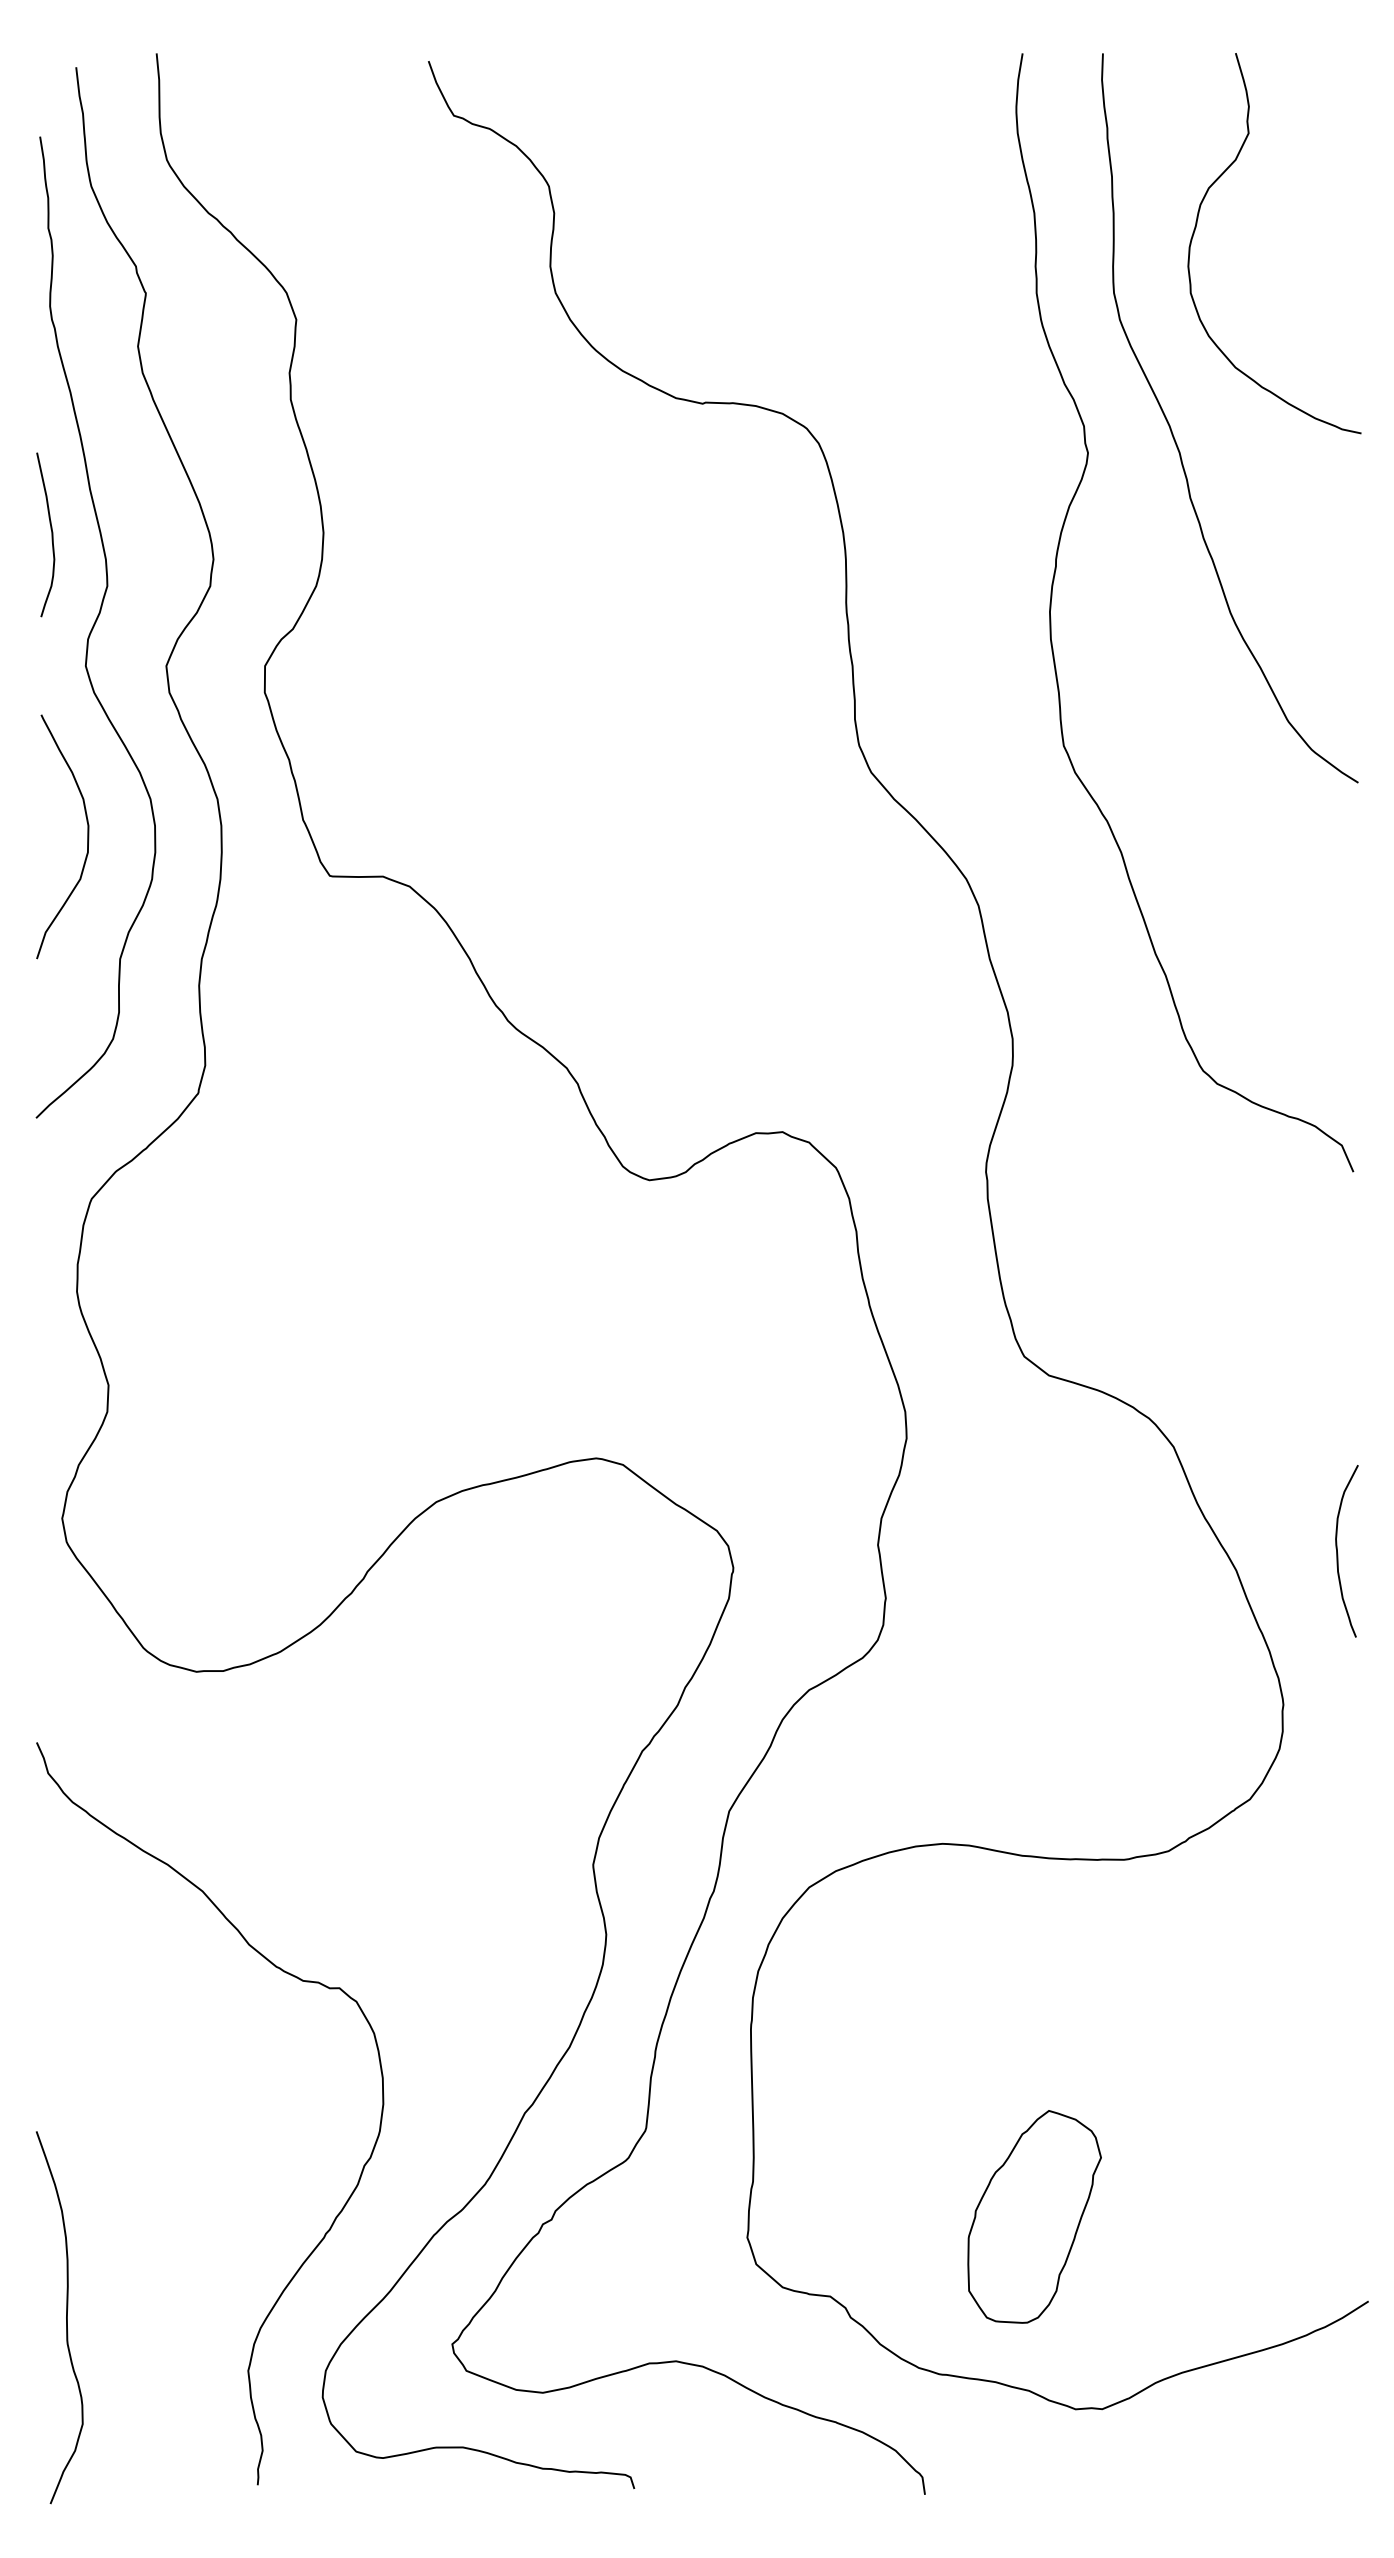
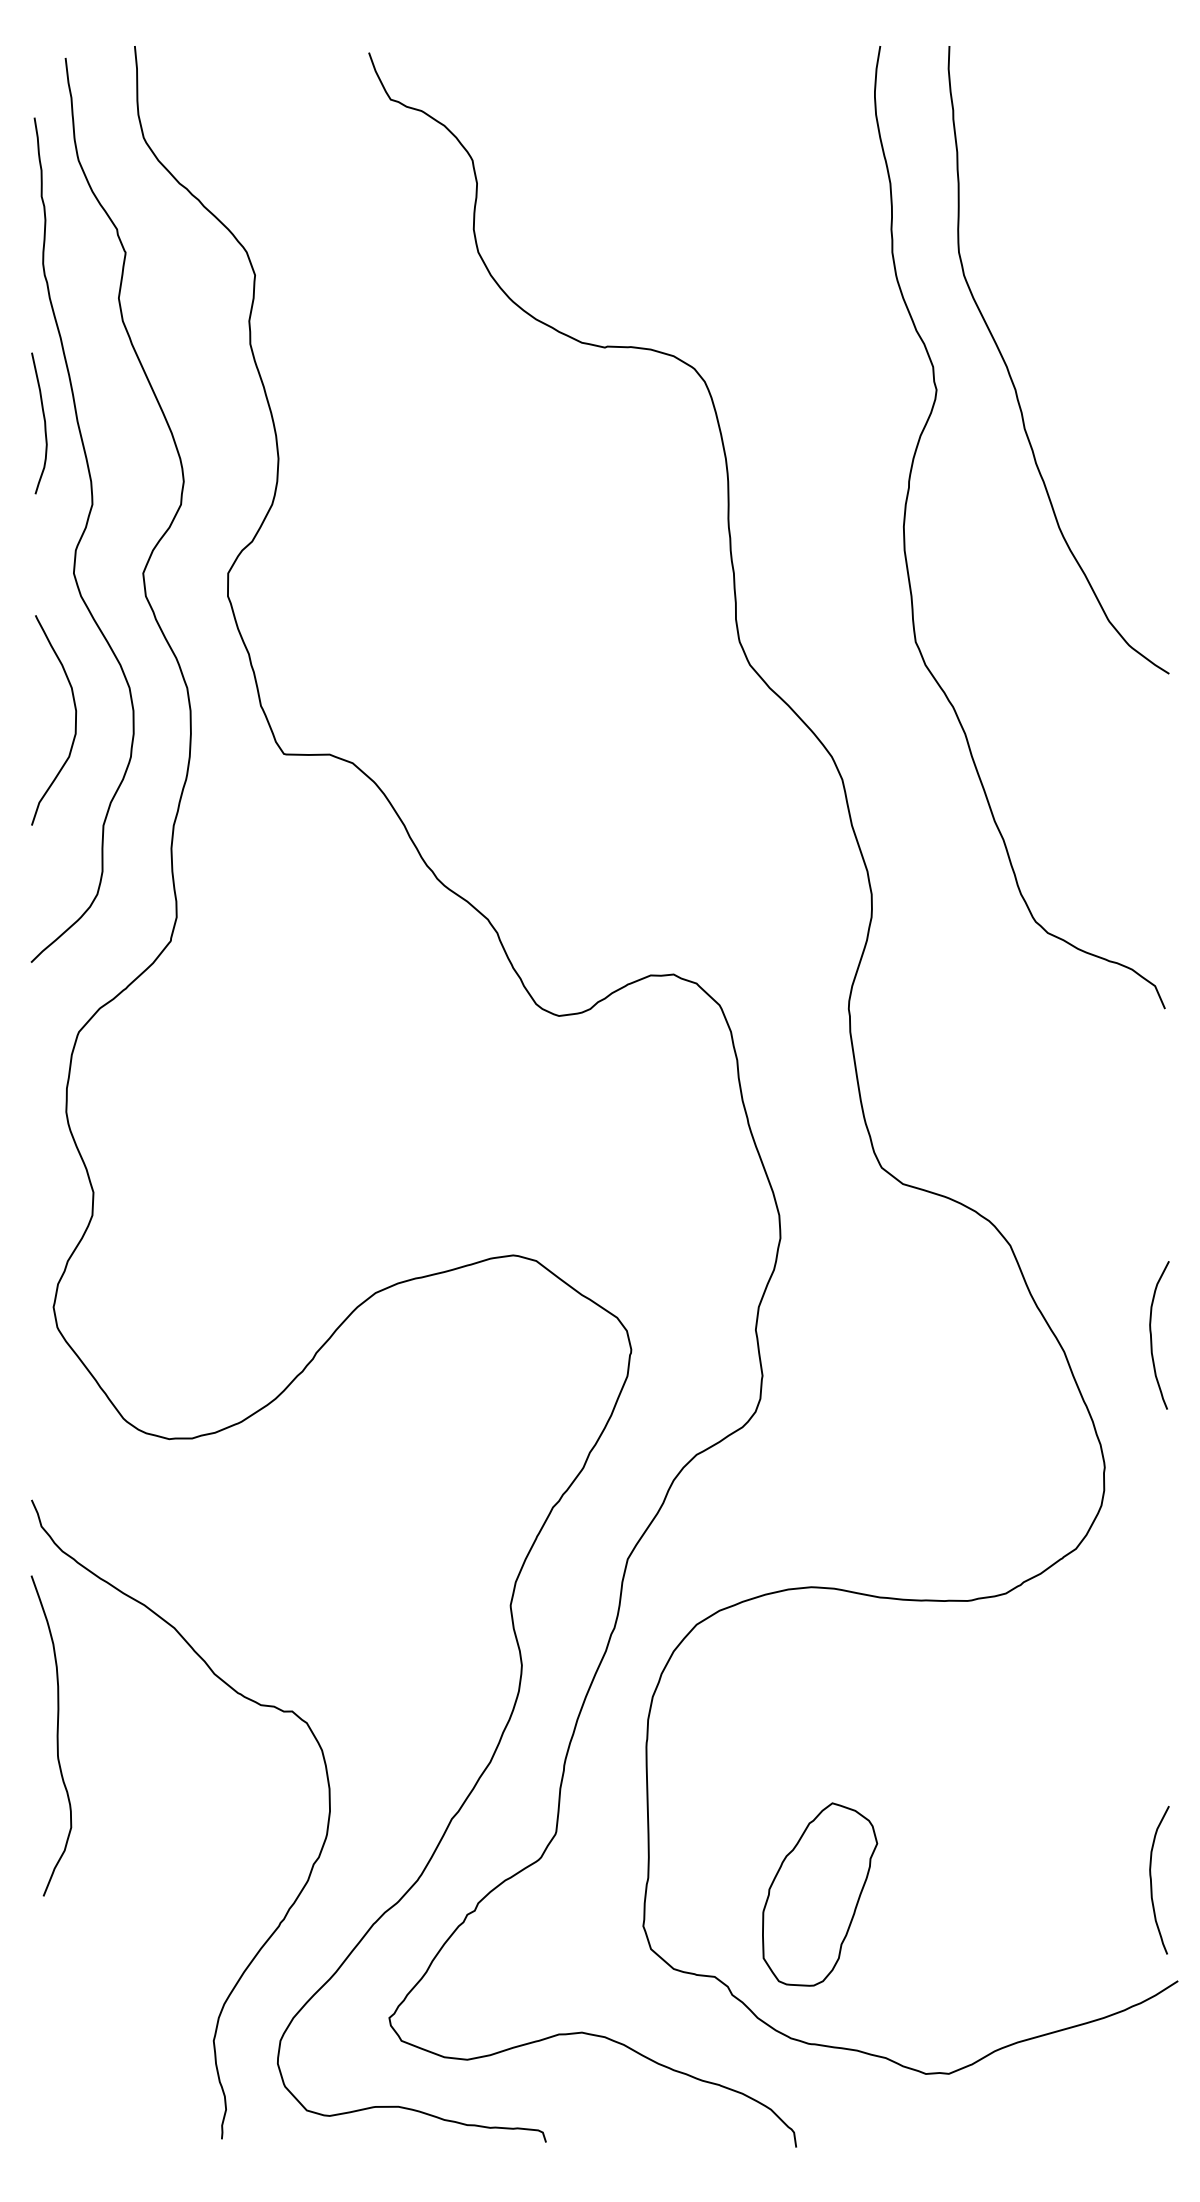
curve: (1197, 224) -> (1030, 193), removed
curve: (51, 534) -> (44, 423), moved
curve: (1338, 2186) -> (1152, 1882), added
part: (1034, 2216) -> (819, 1894), moved
curve: (66, 2317) -> (57, 1735), moved

